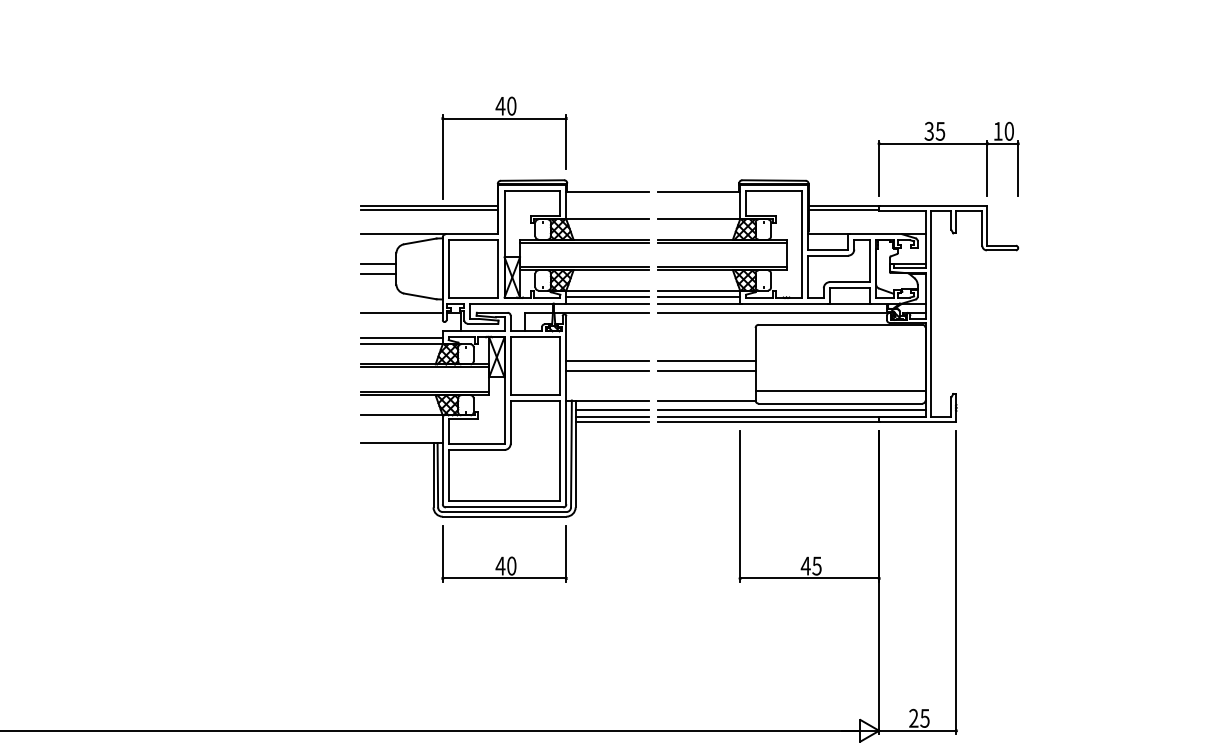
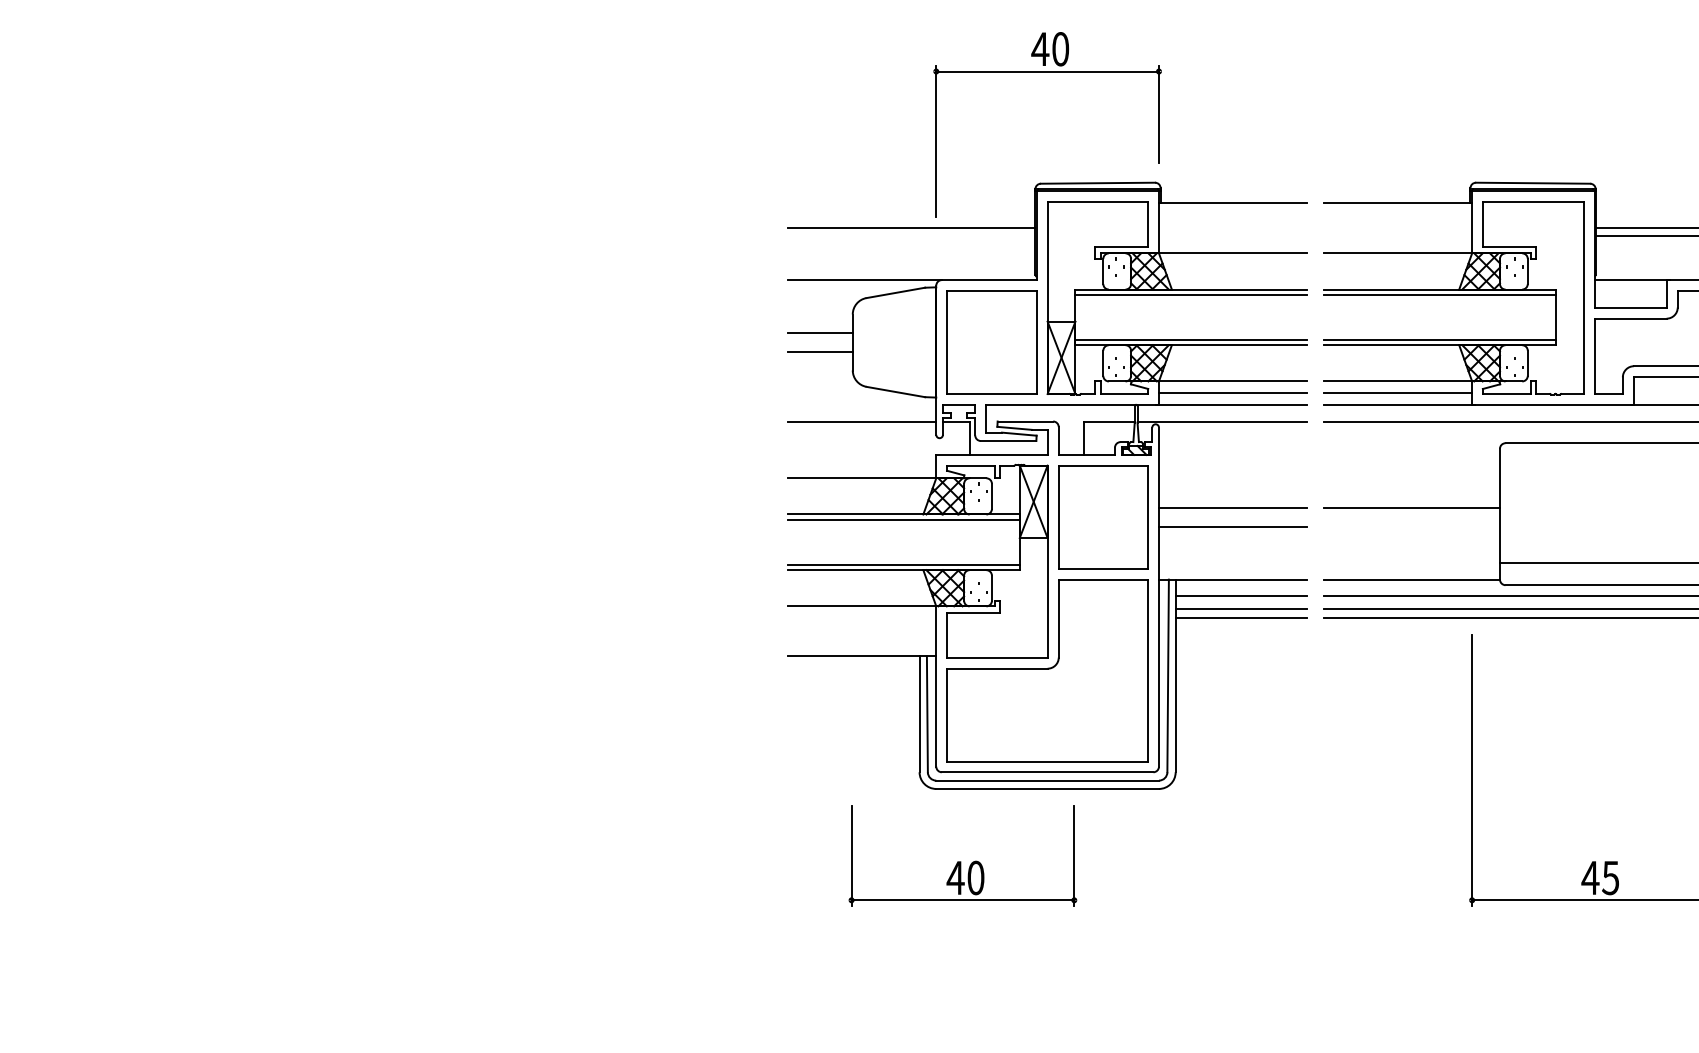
line: (428, 209) -> (910, 235), removed
line: (401, 338) -> (861, 467), removed
line: (706, 371) -> (1411, 527), removed
part: (504, 553) -> (962, 855), moved

